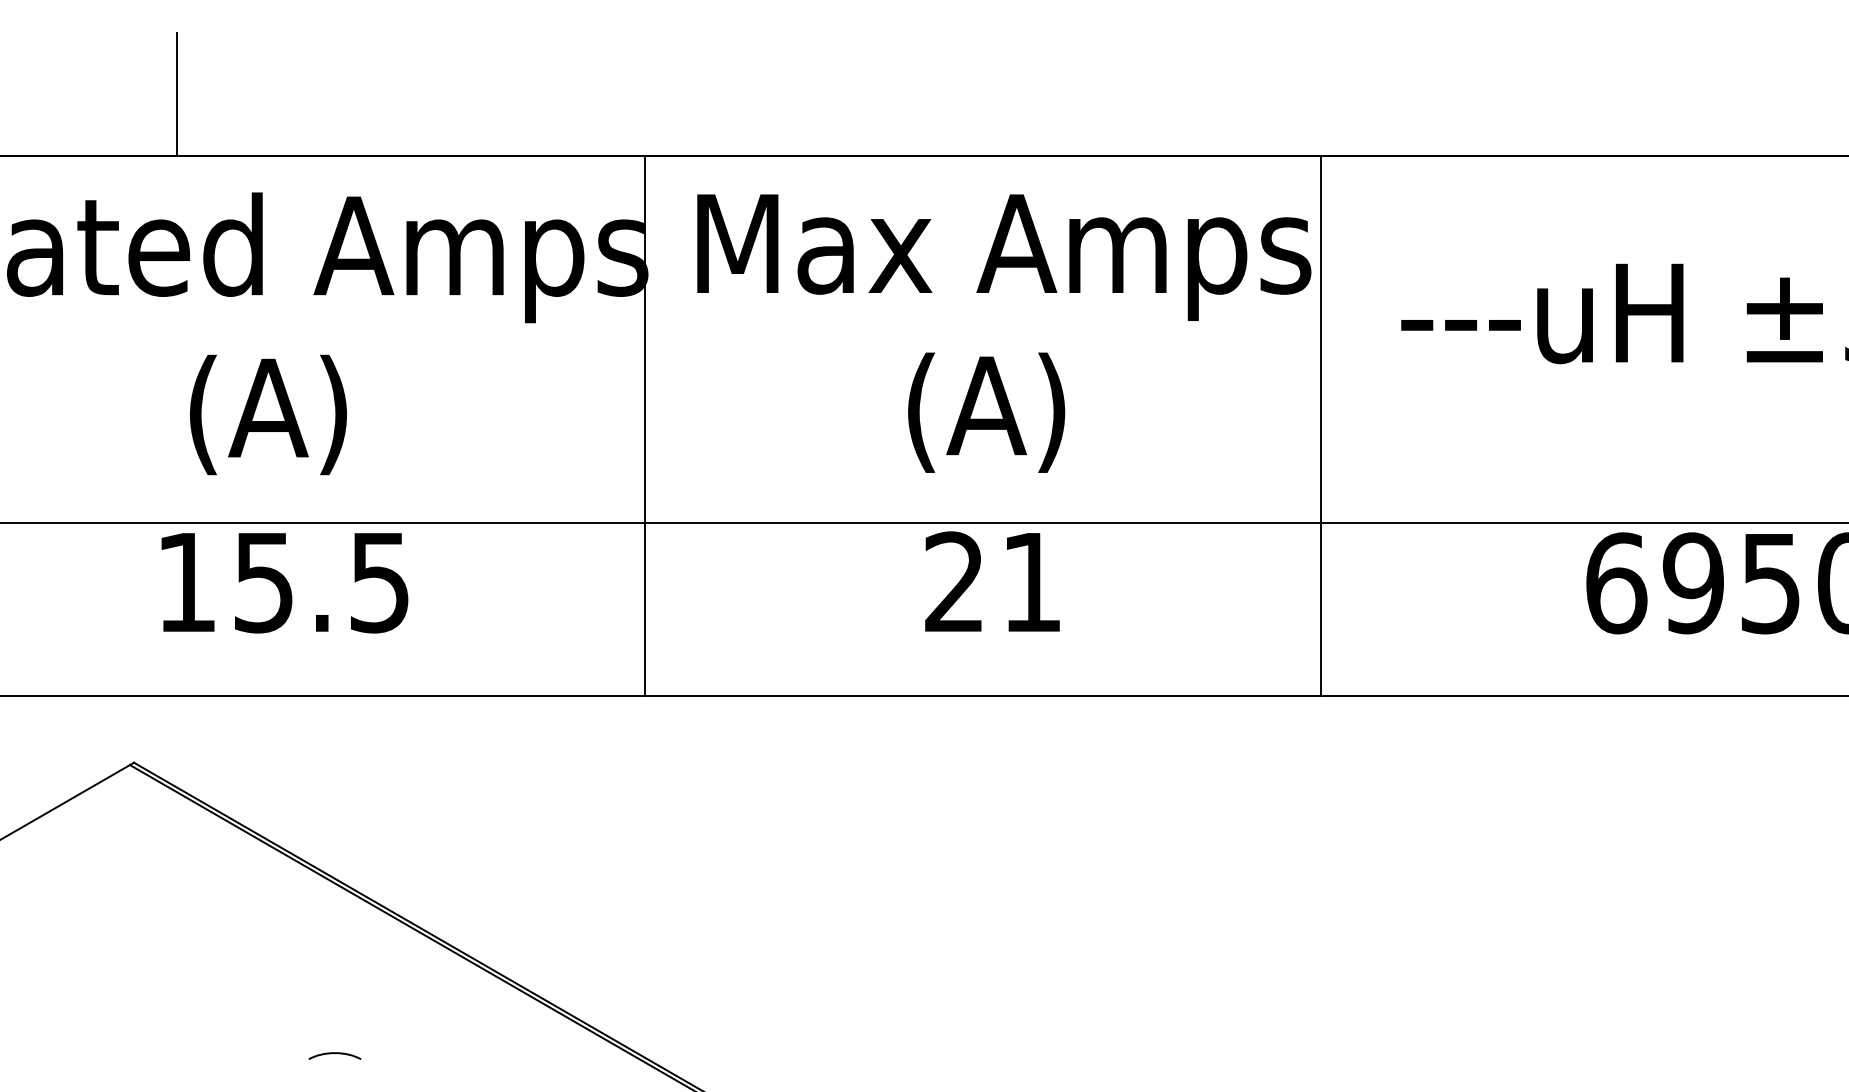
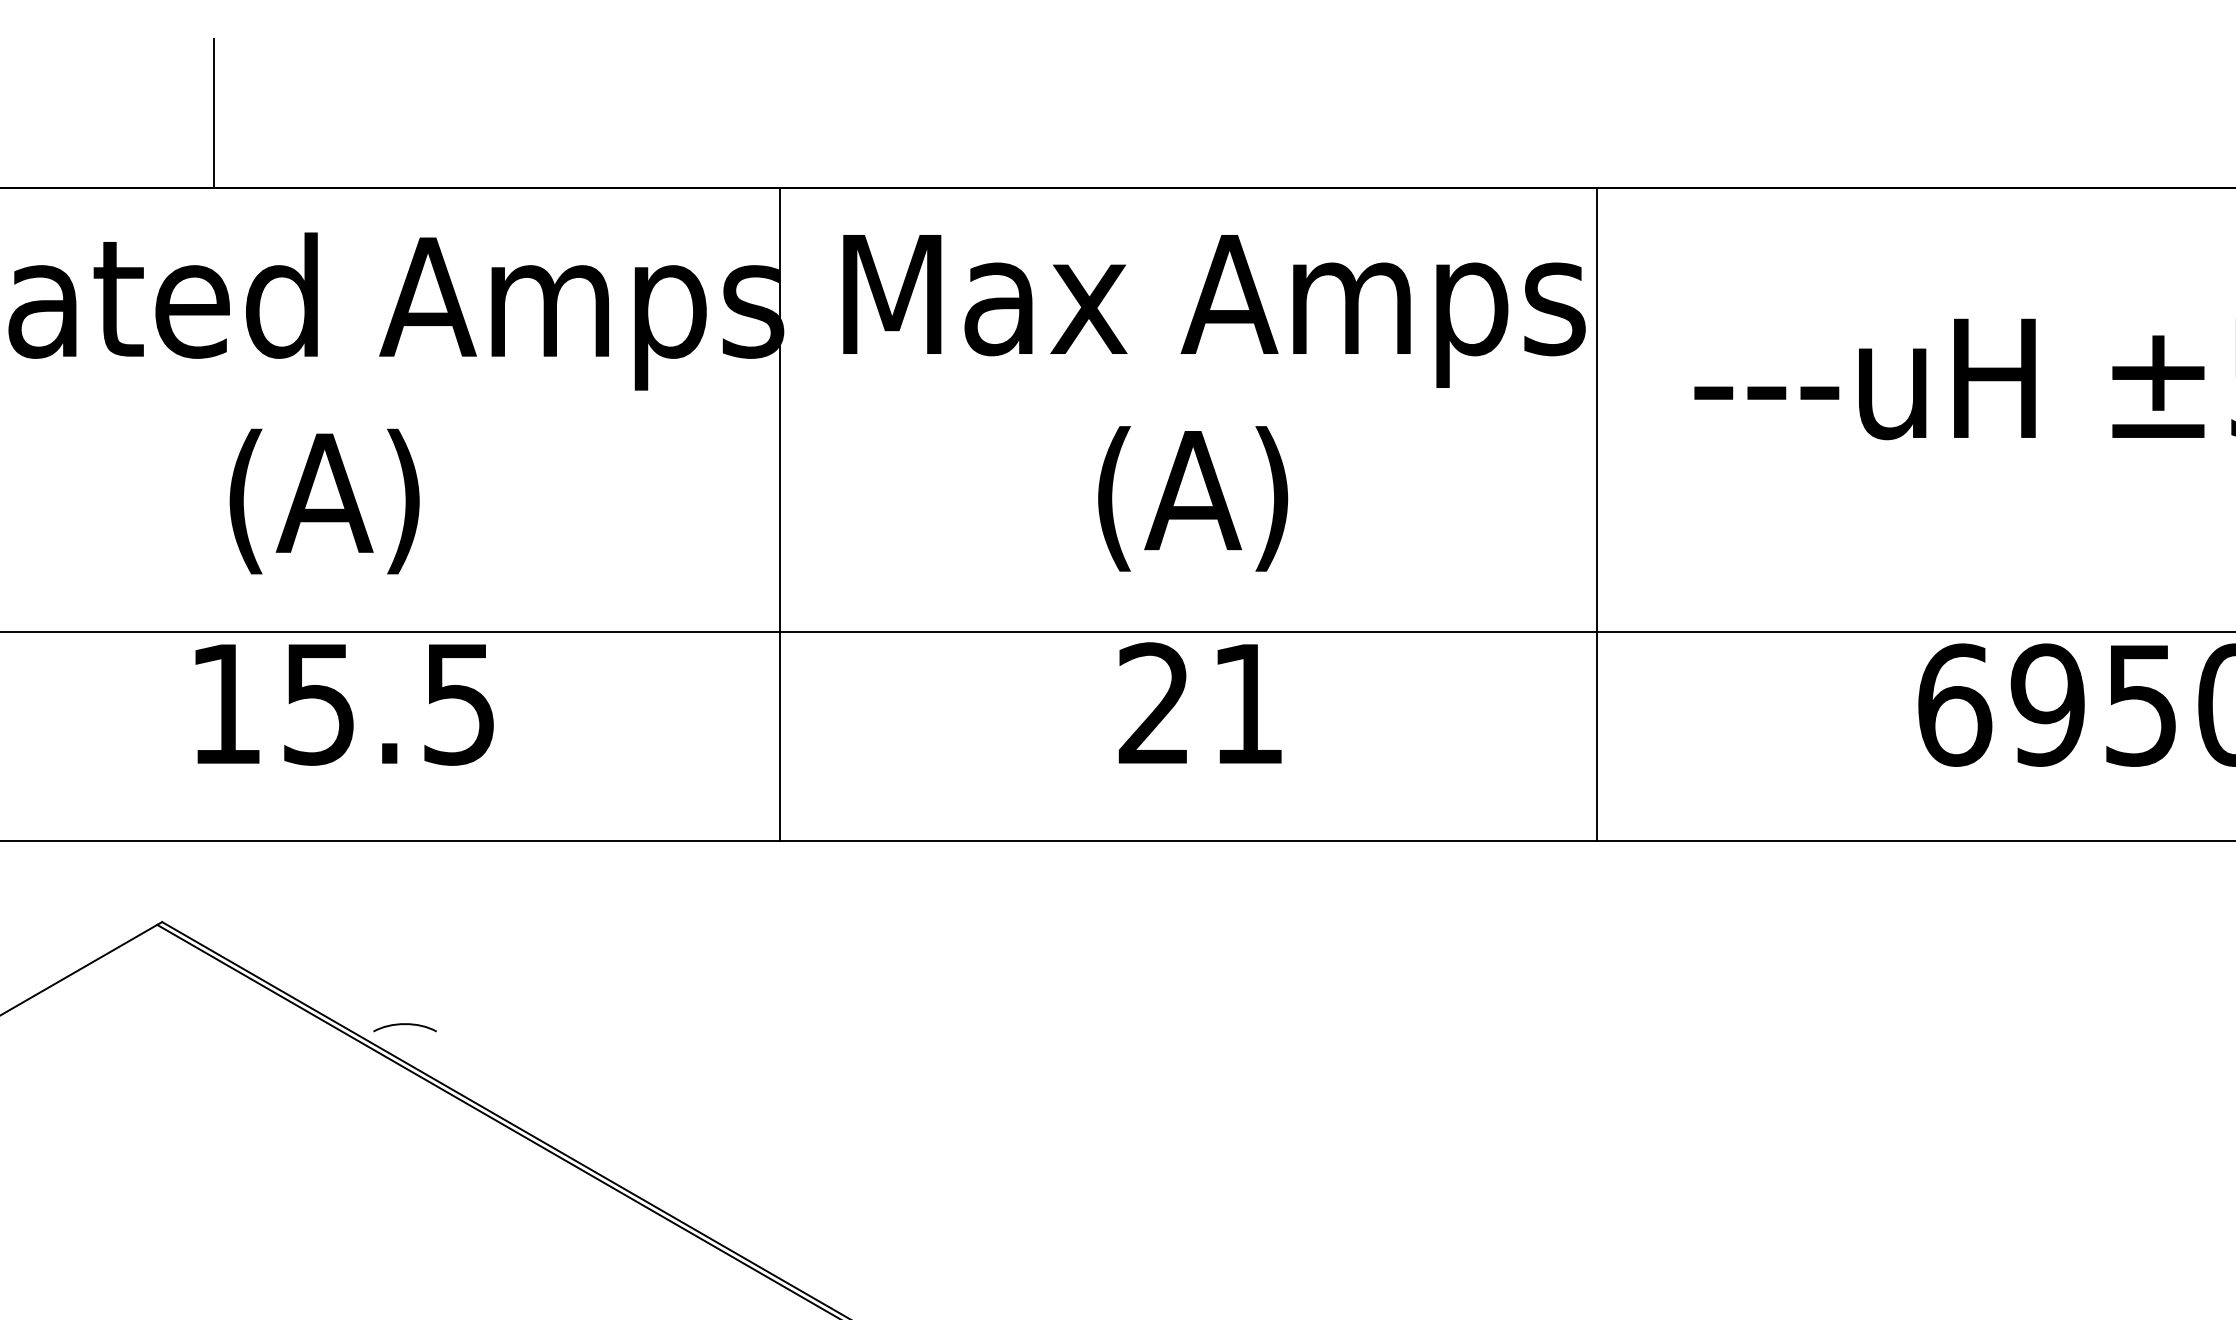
curve: (334, 1053) -> (404, 1024), moved

